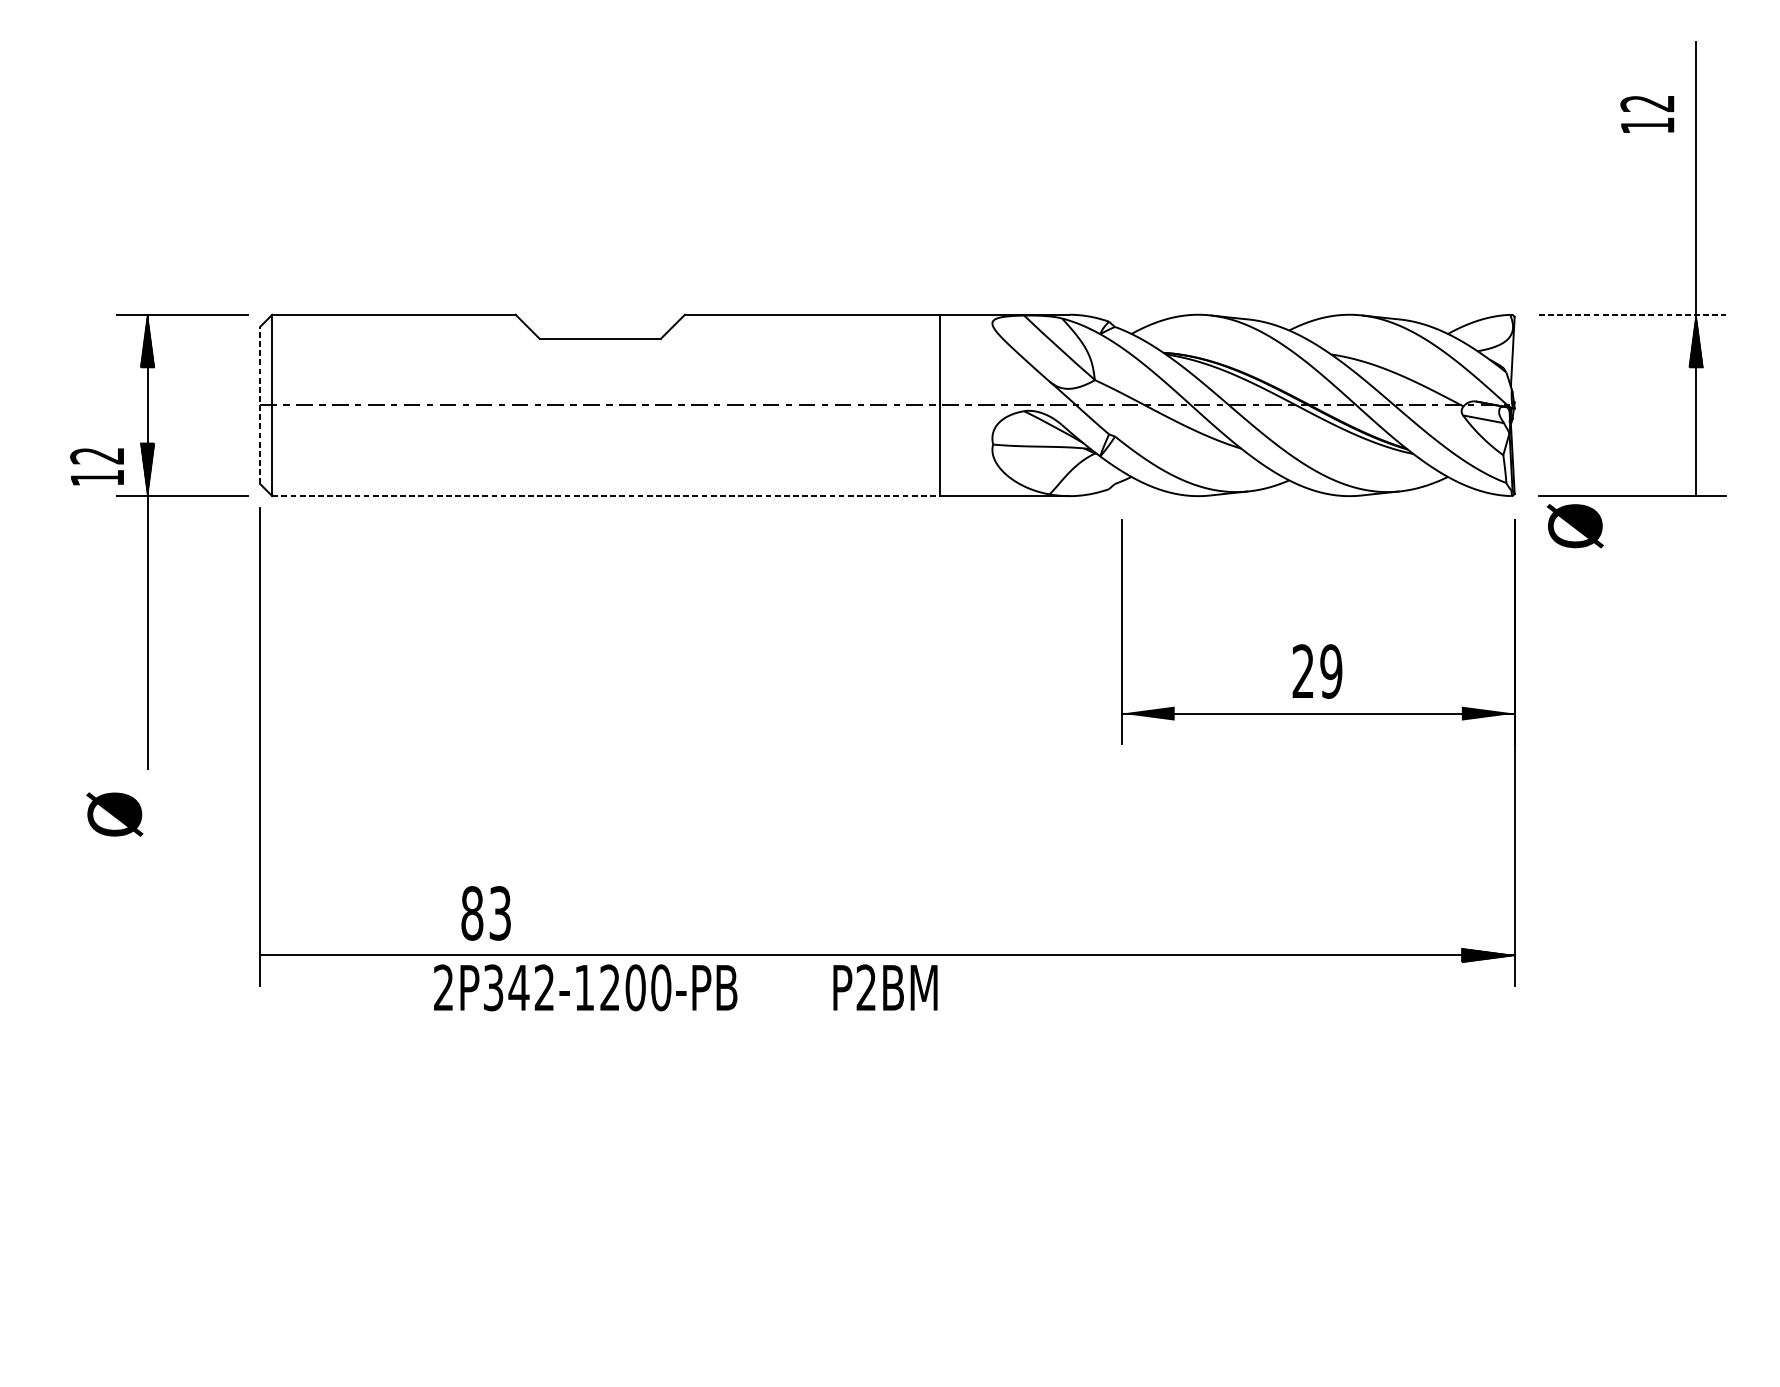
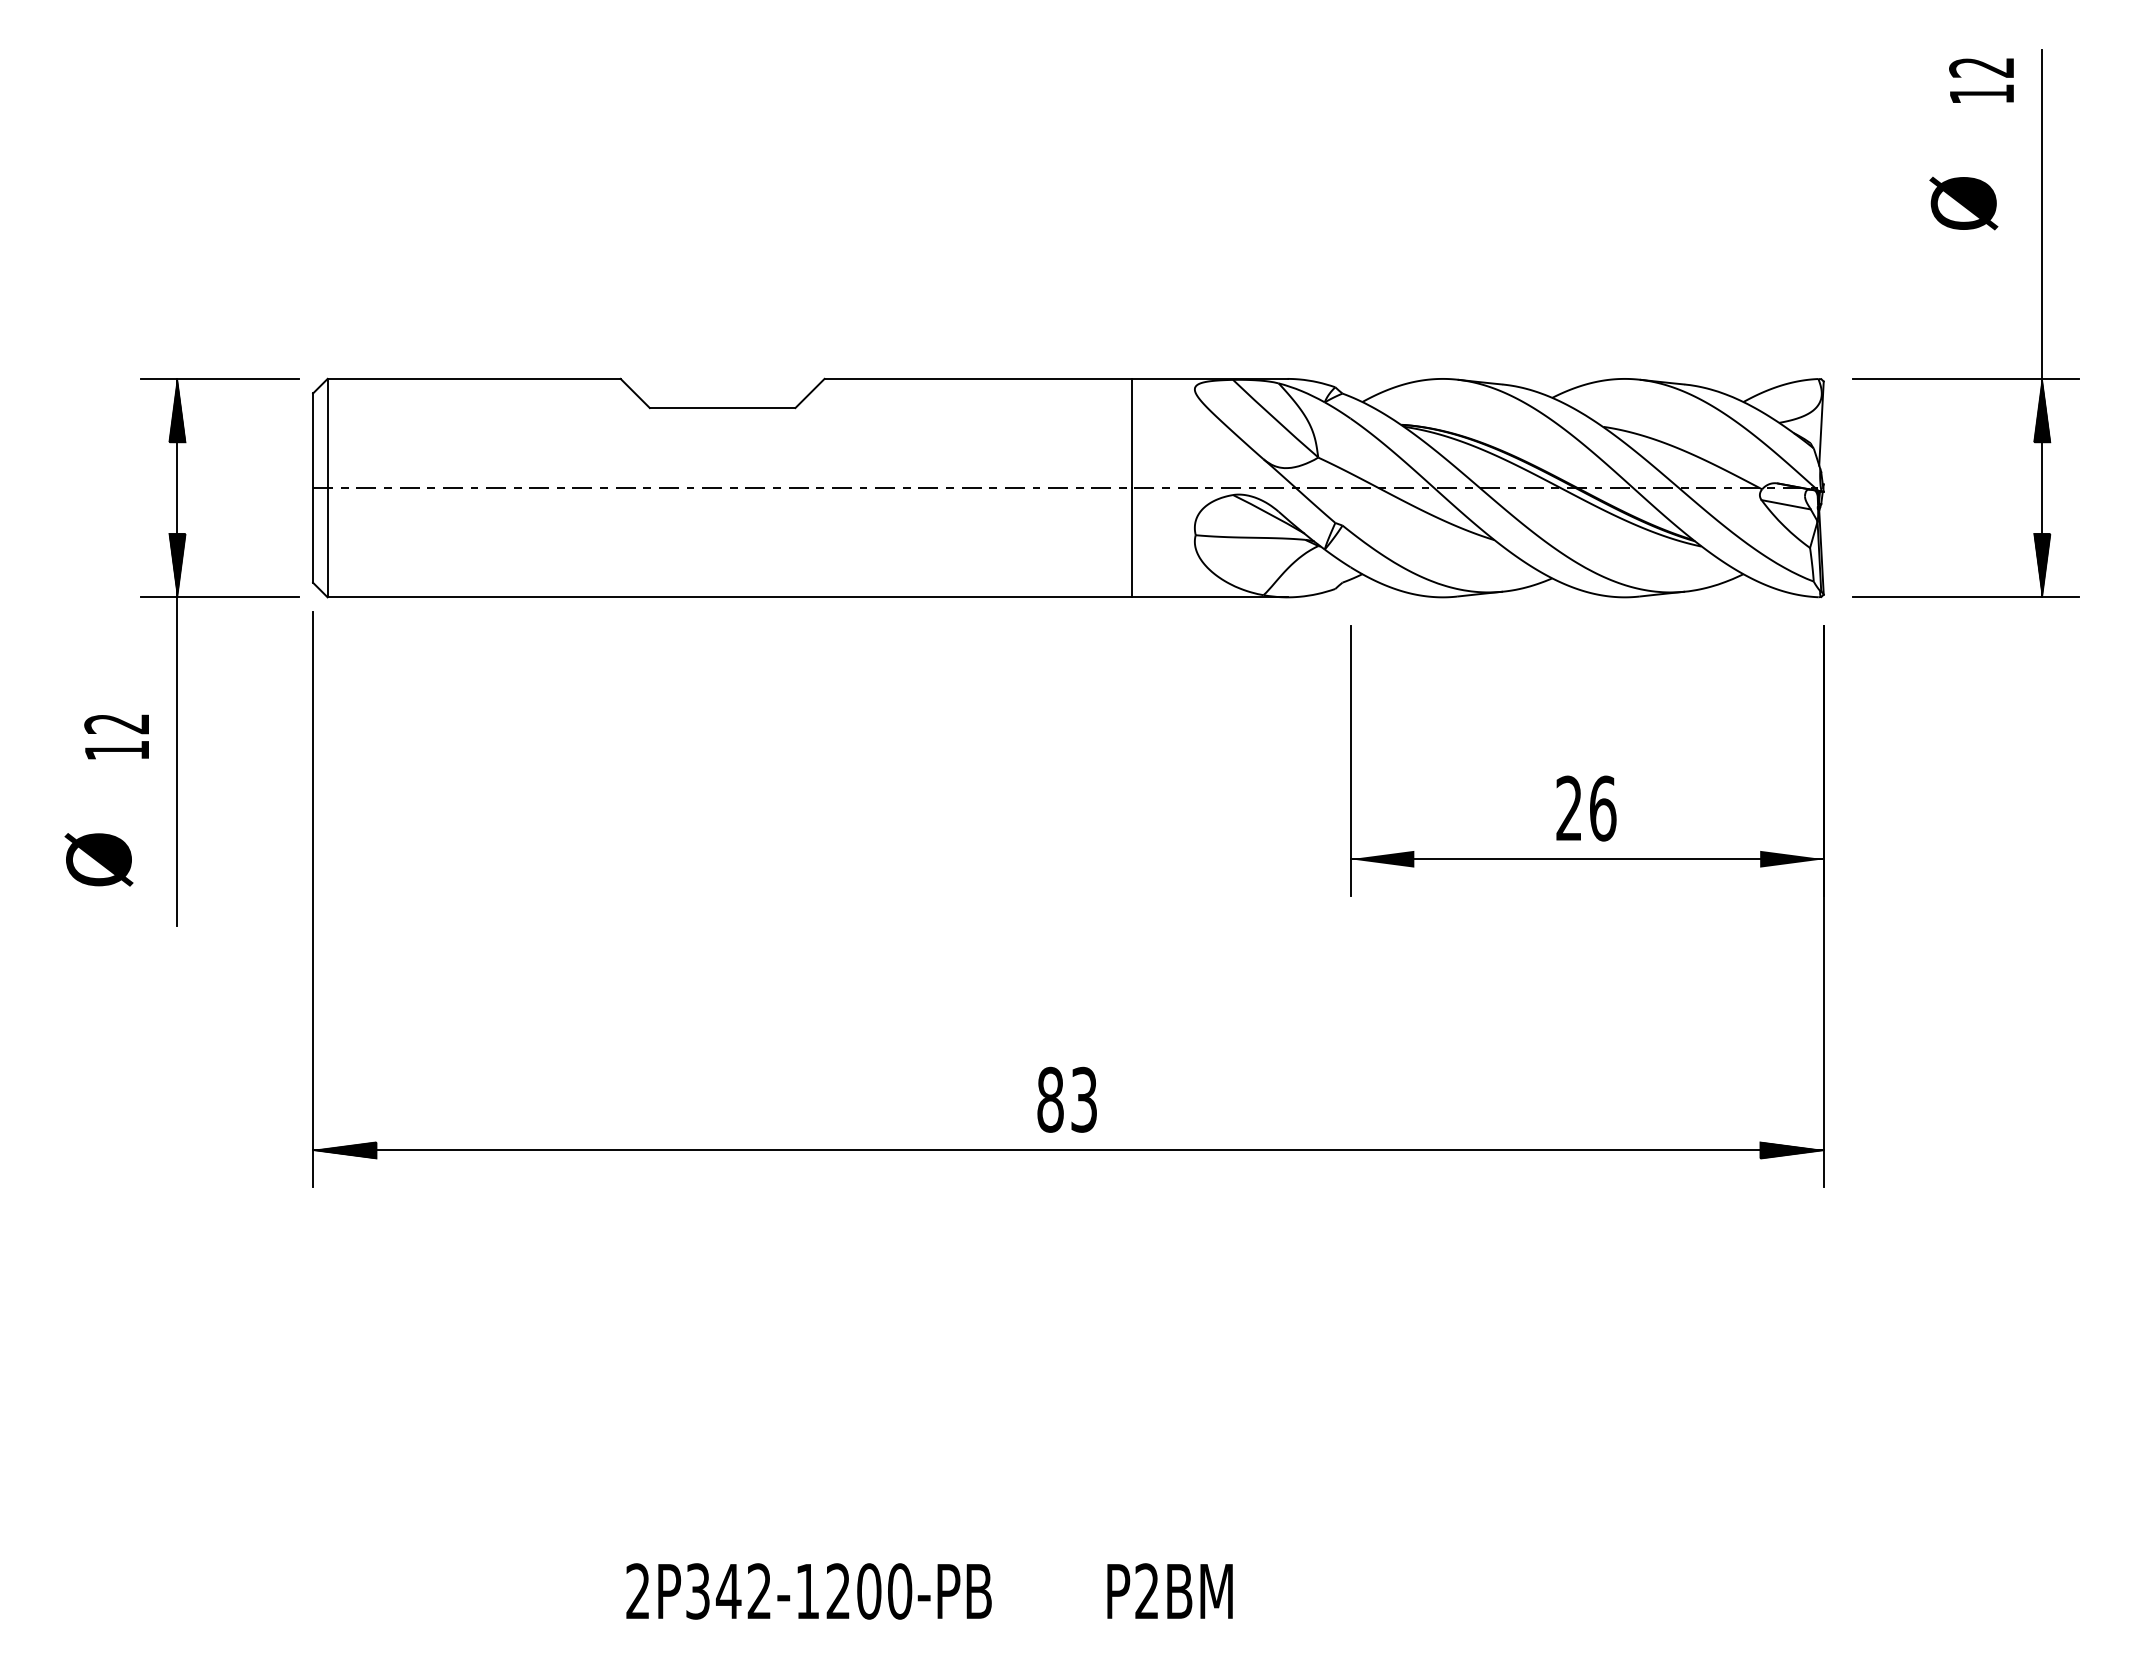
text: (1647, 114) -> (1981, 80), moved
line: (1632, 314) -> (1965, 378), dashed -> solid
line: (260, 405) -> (313, 488), dashed -> solid
text: (96, 466) -> (116, 736), moved
hatch: (1695, 469) -> (2041, 565), added
line: (606, 496) -> (730, 597), dashed -> solid
text: (1575, 526) -> (1963, 203), moved
text: (1330, 671) -> (1602, 808), 29 -> 26
text: (114, 814) -> (98, 859), moved
text: (485, 913) -> (1066, 1099), moved
hatch: (286, 955) -> (344, 1150), added
text: (685, 987) -> (929, 1591), moved

